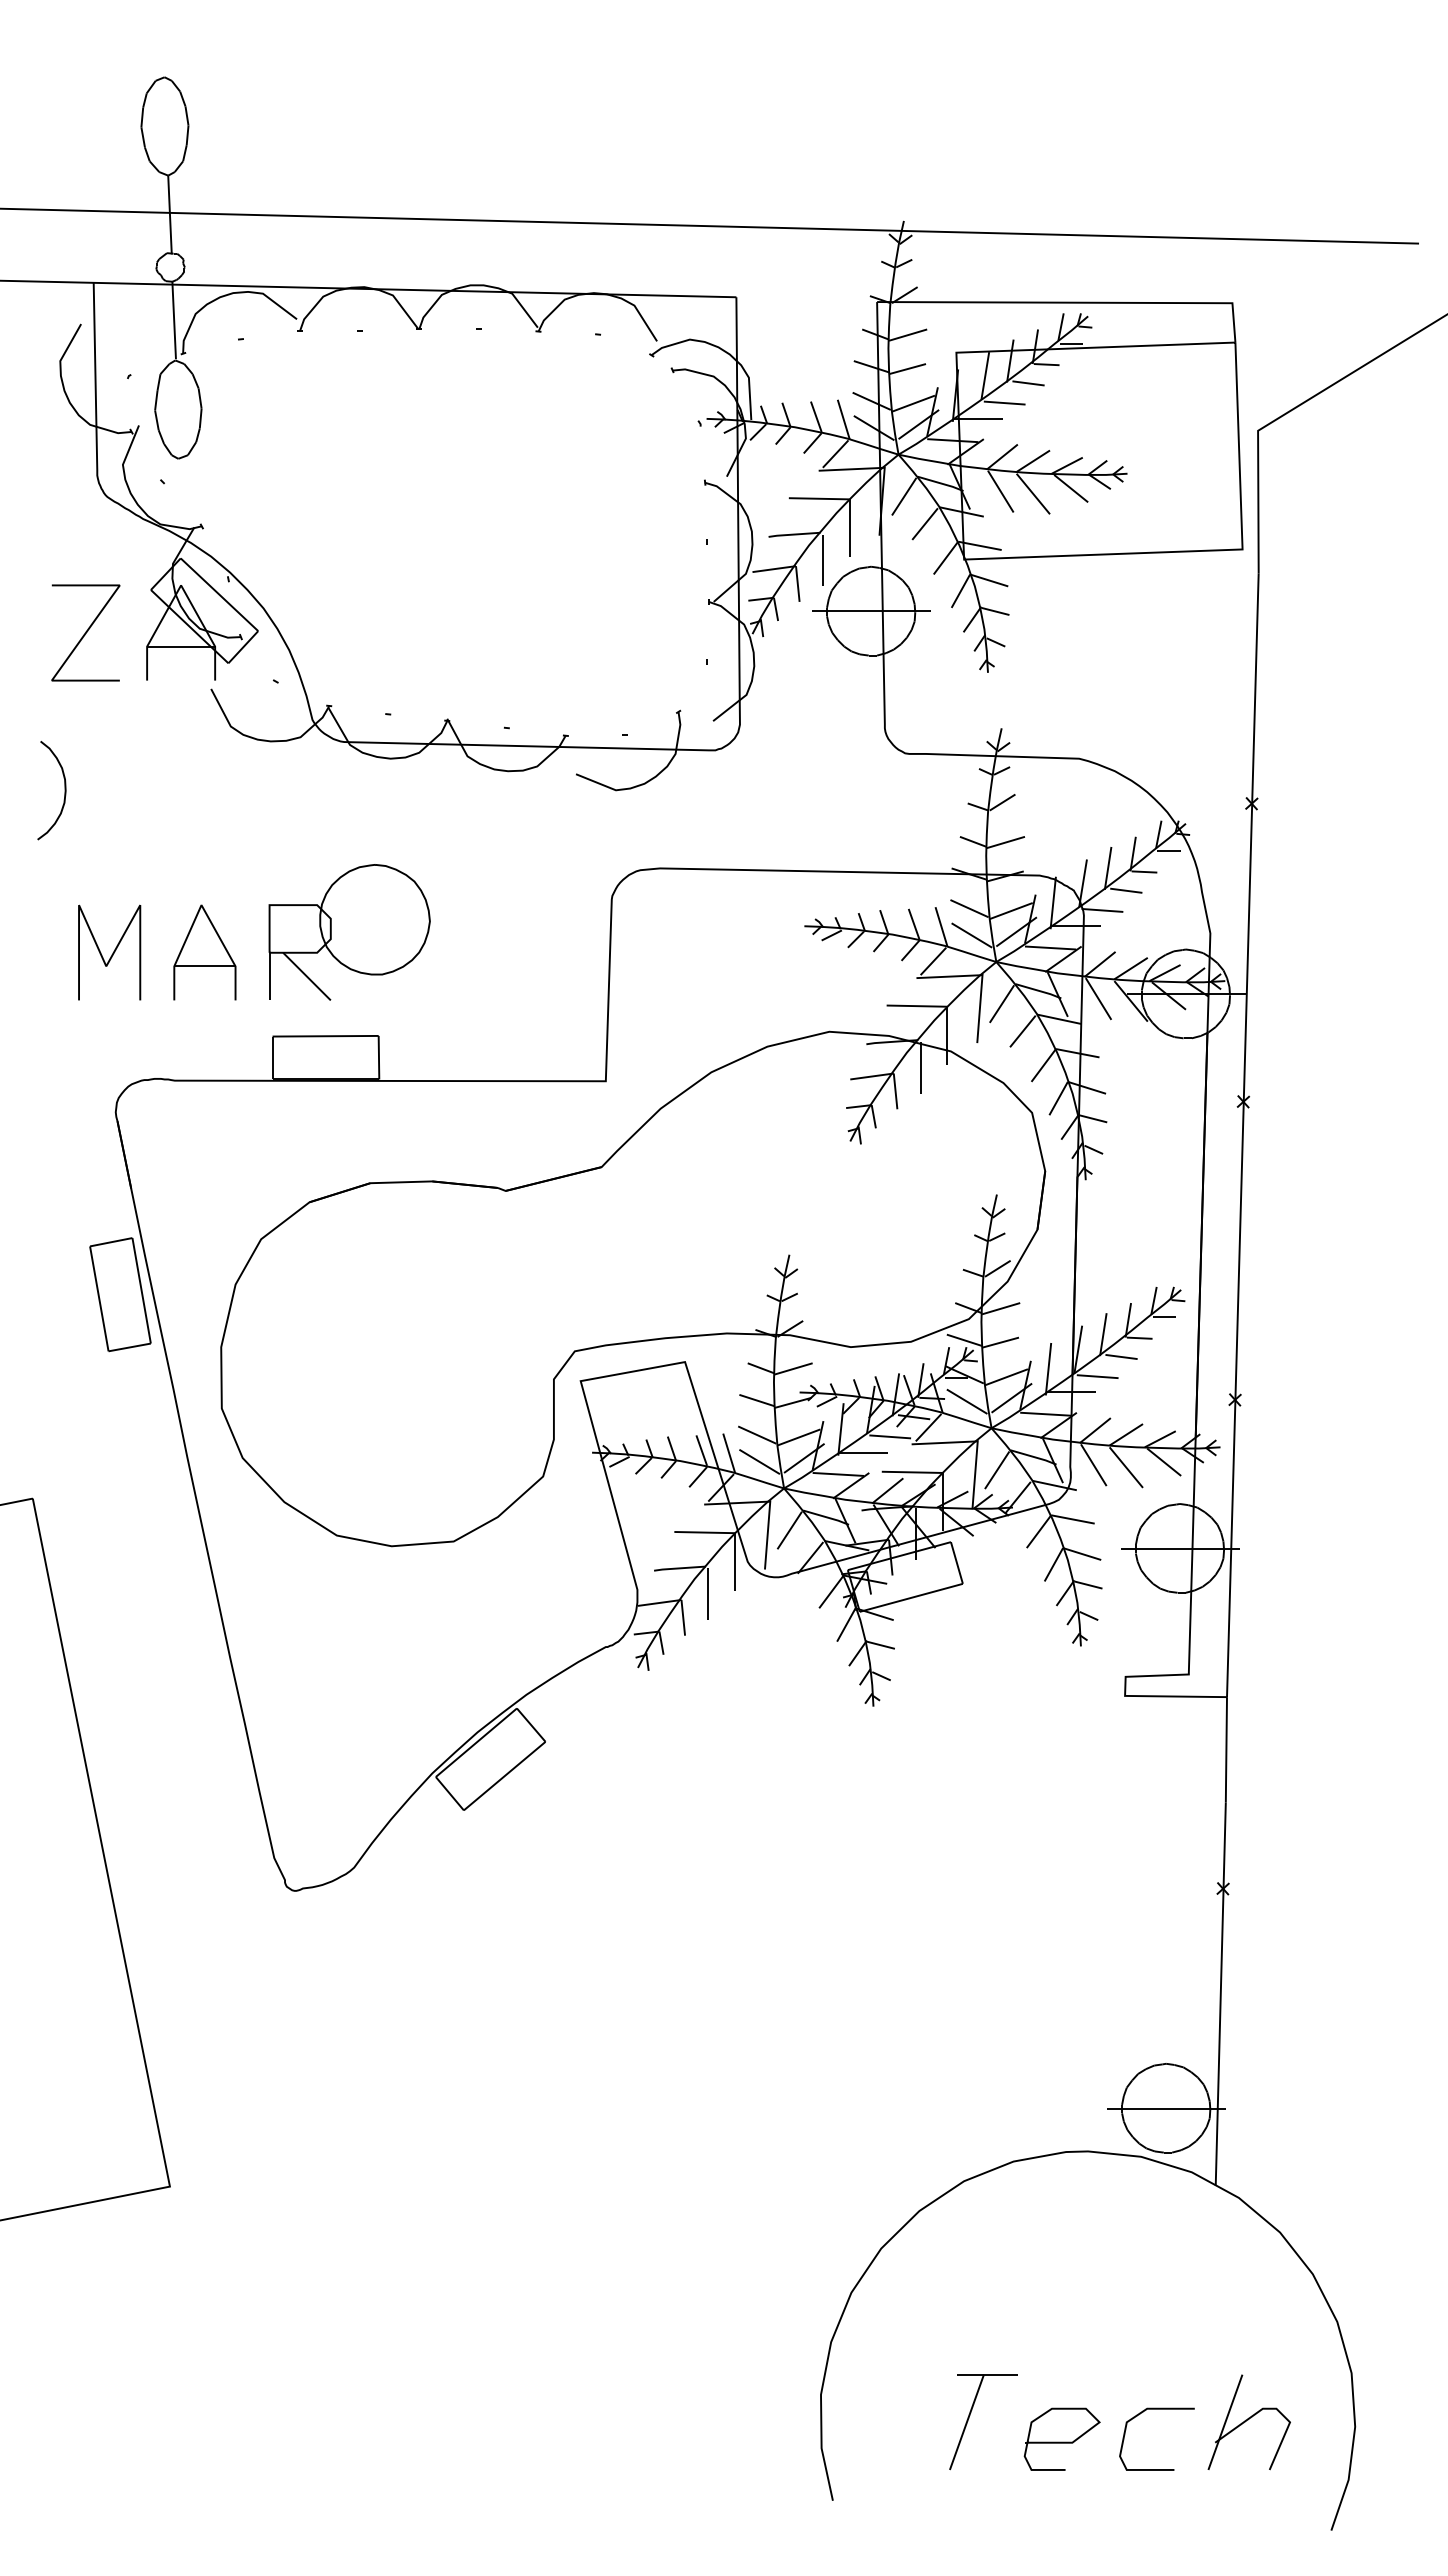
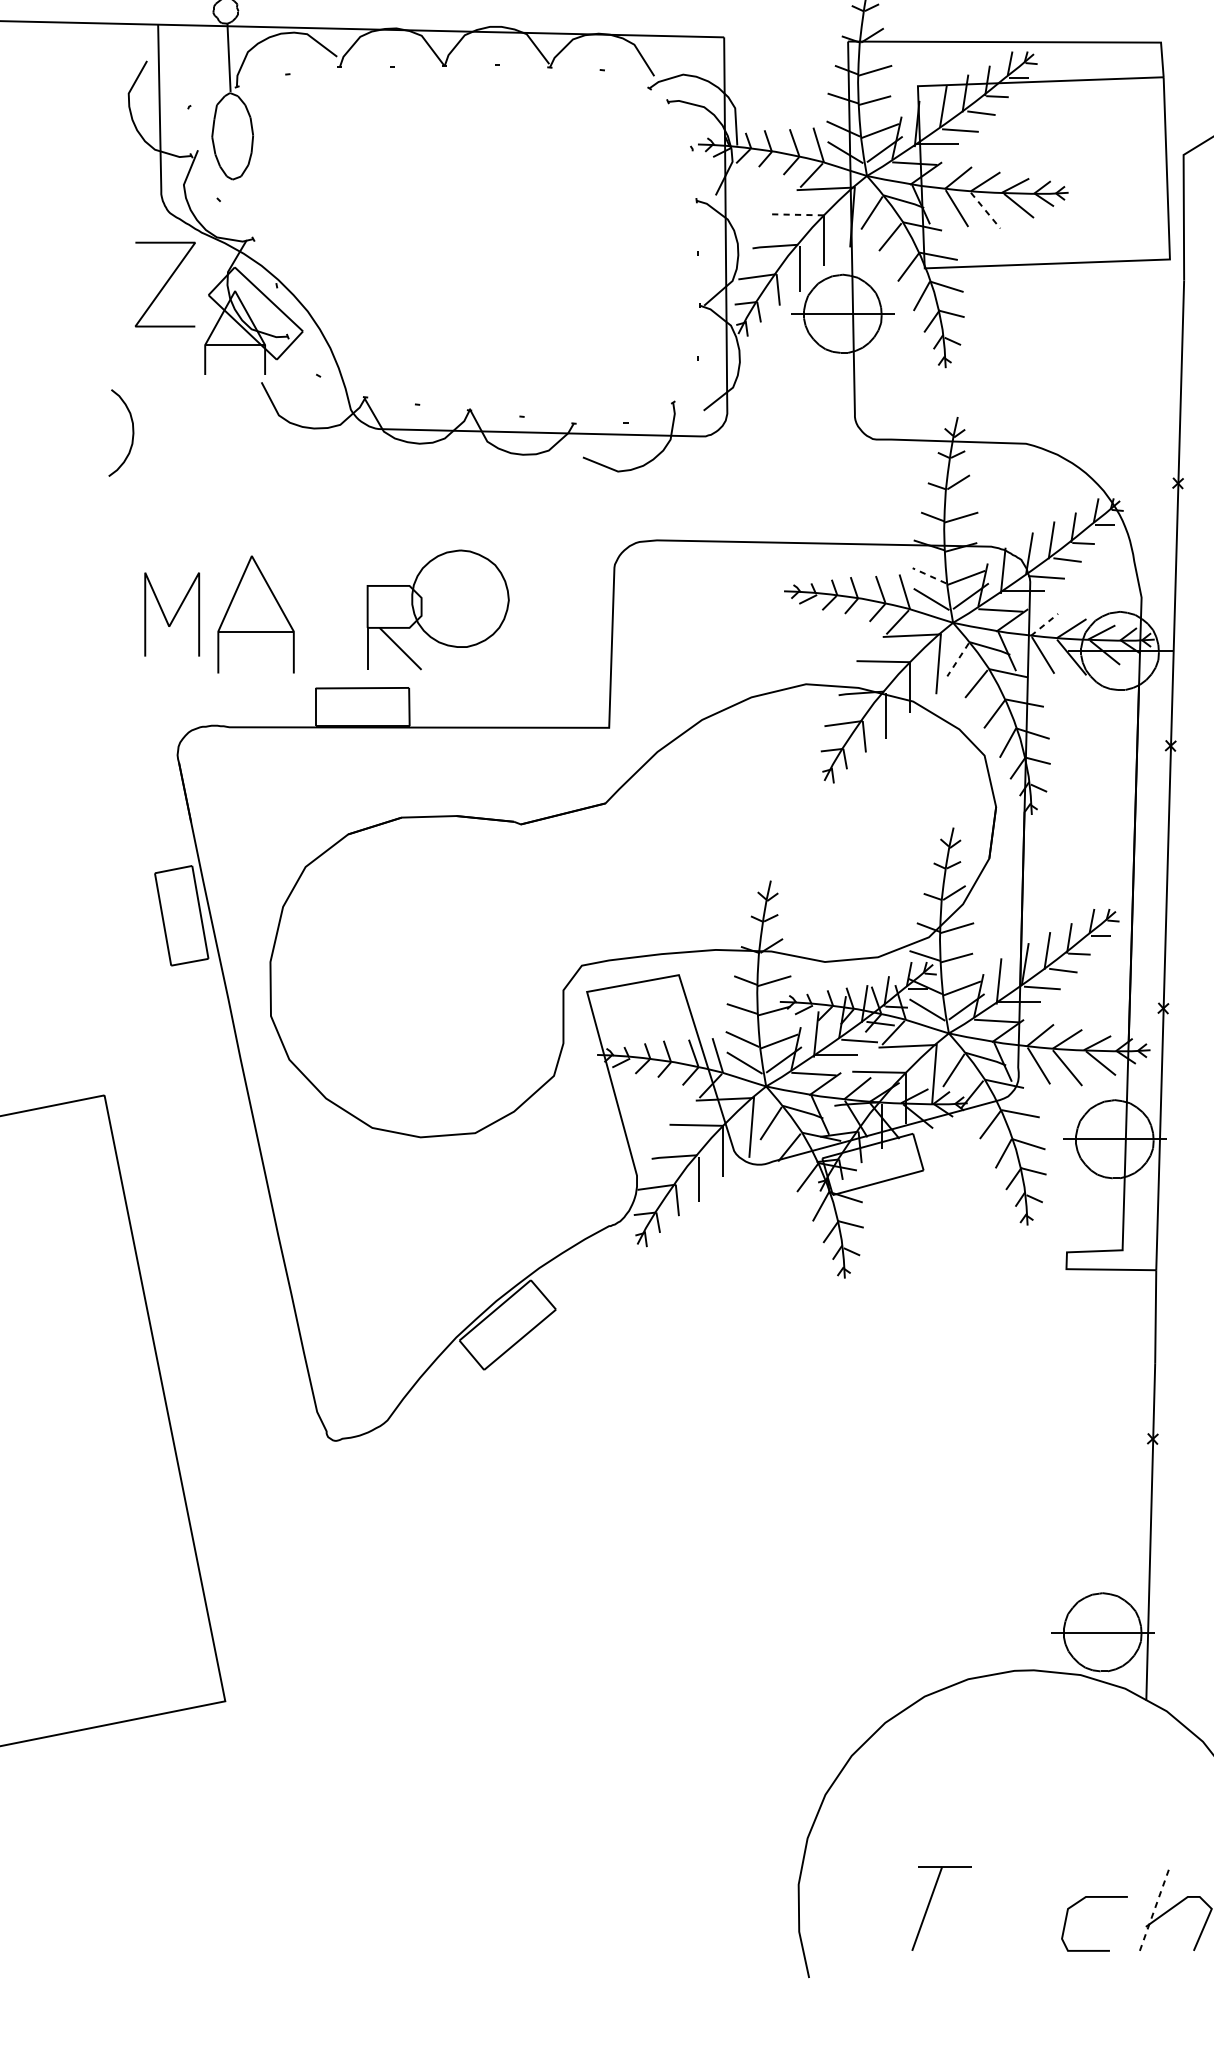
line: (1033, 494) -> (985, 211), solid -> dashed
line: (818, 498) -> (796, 214), solid -> dashed
line: (85, 632) -> (165, 284), moved
curve: (64, 790) -> (132, 433), moved
line: (969, 908) -> (929, 575), solid -> dashed
part: (349, 932) -> (438, 610), moved
part: (204, 952) -> (255, 614), size x1.4
line: (1099, 964) -> (1043, 625), solid -> dashed
line: (1001, 1004) -> (957, 660), solid -> dashed
line: (1225, 2422) -> (1154, 1909), solid -> dashed
part: (1061, 2438) -> (1010, 1923), removed

